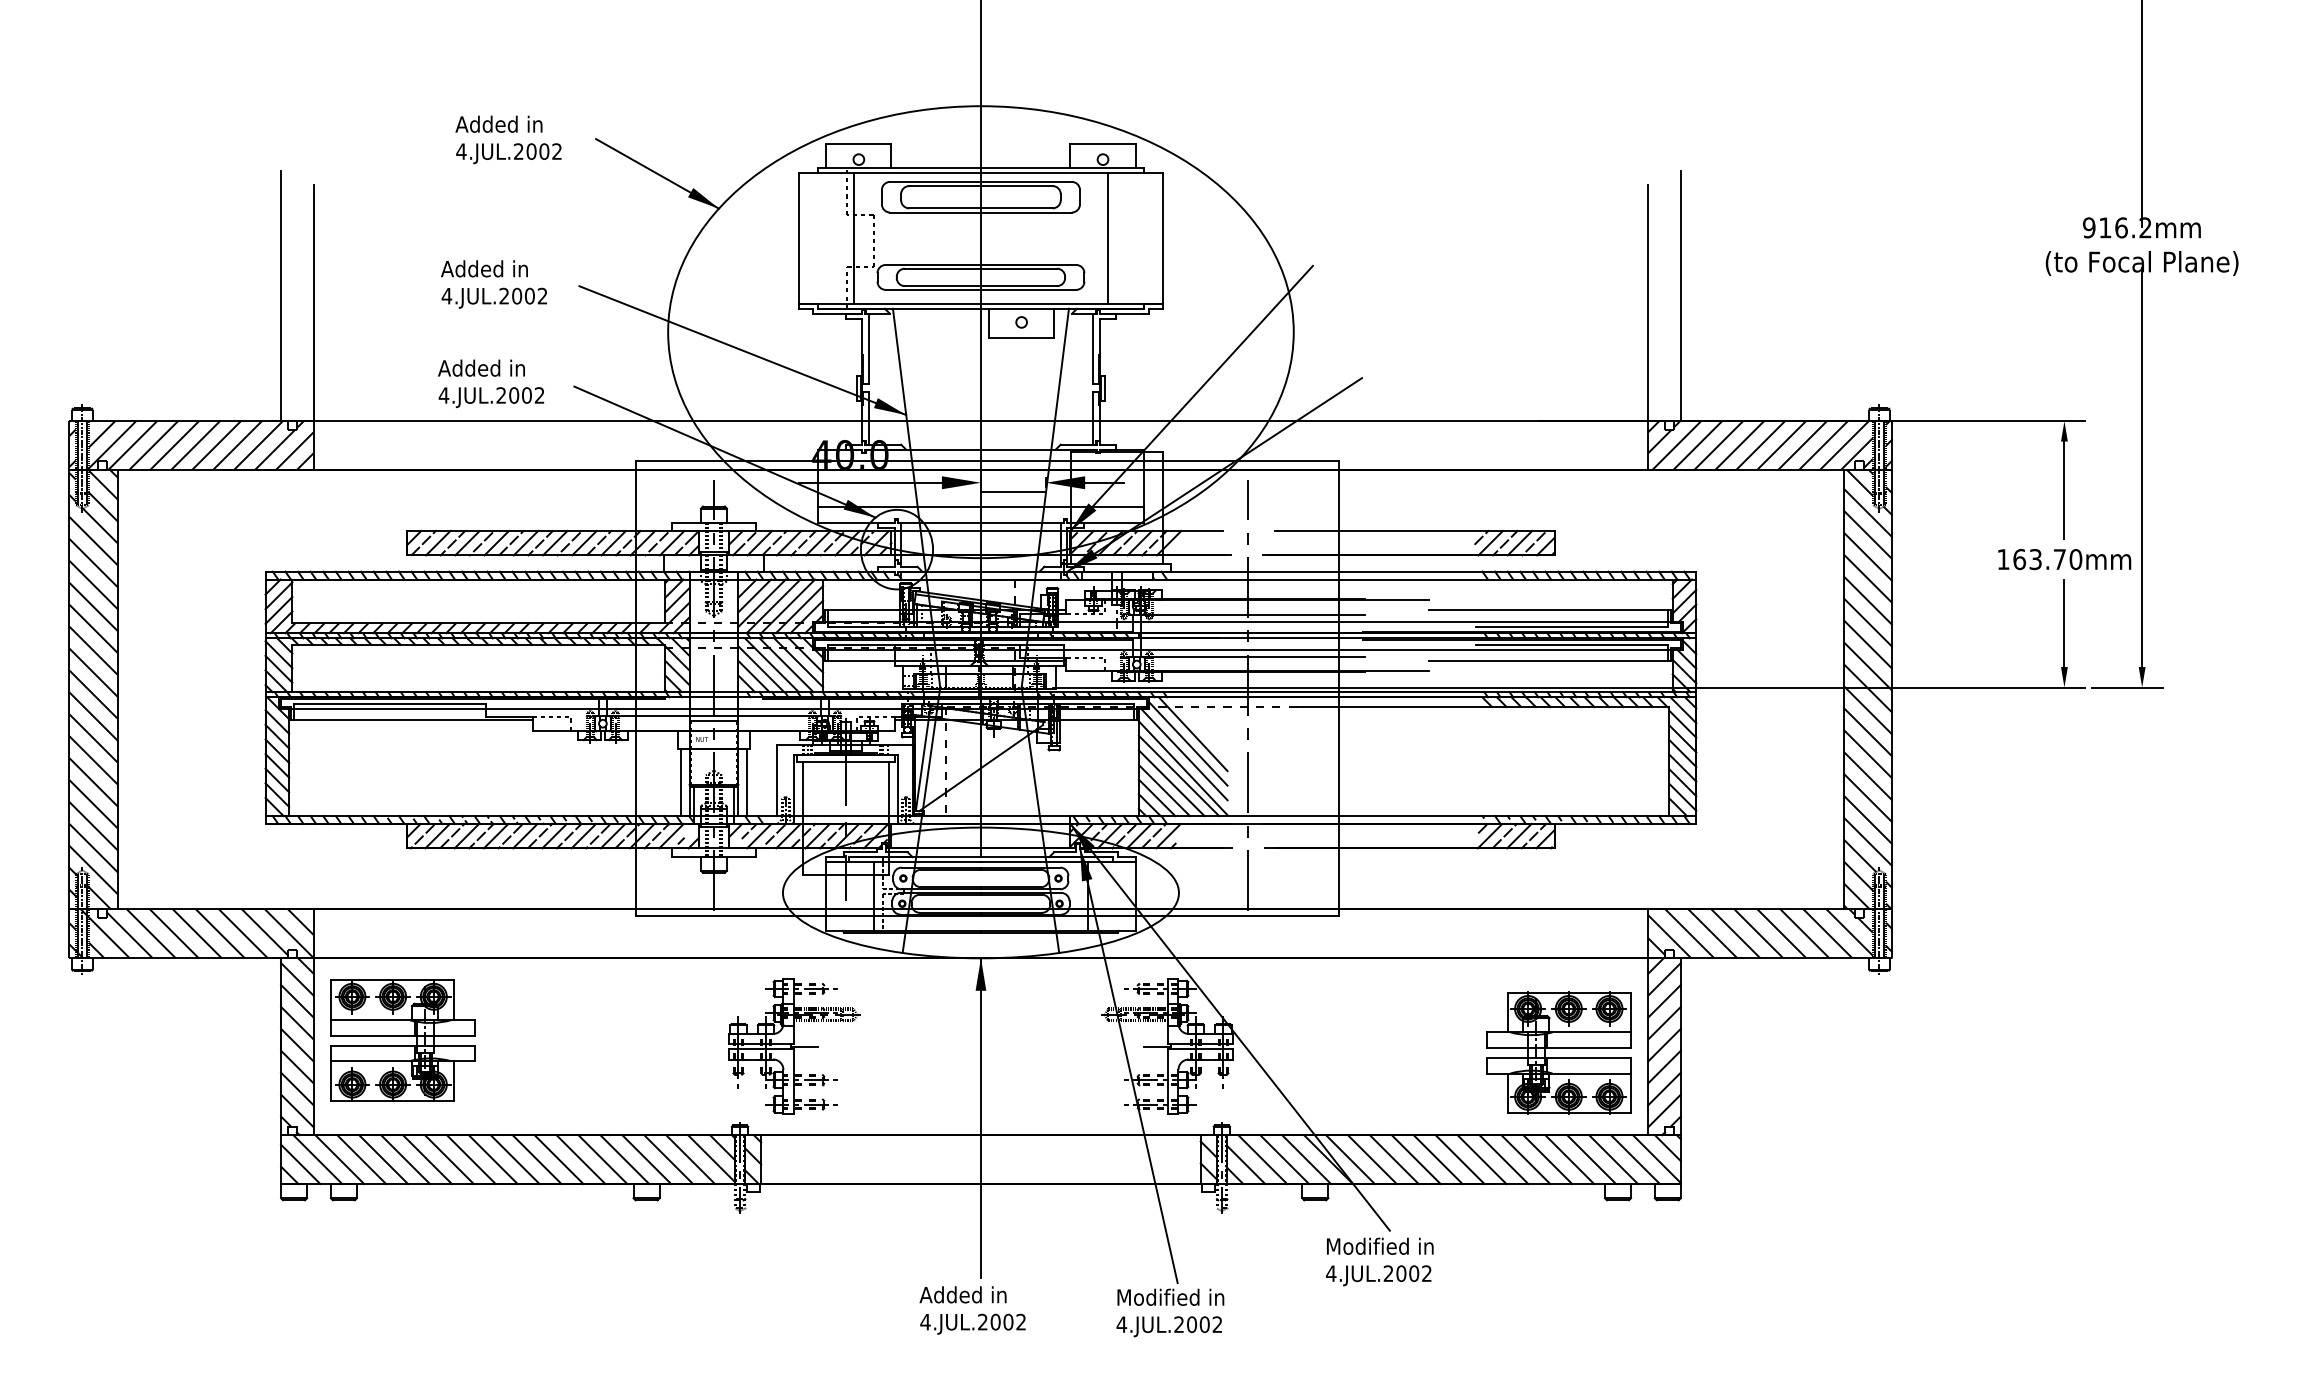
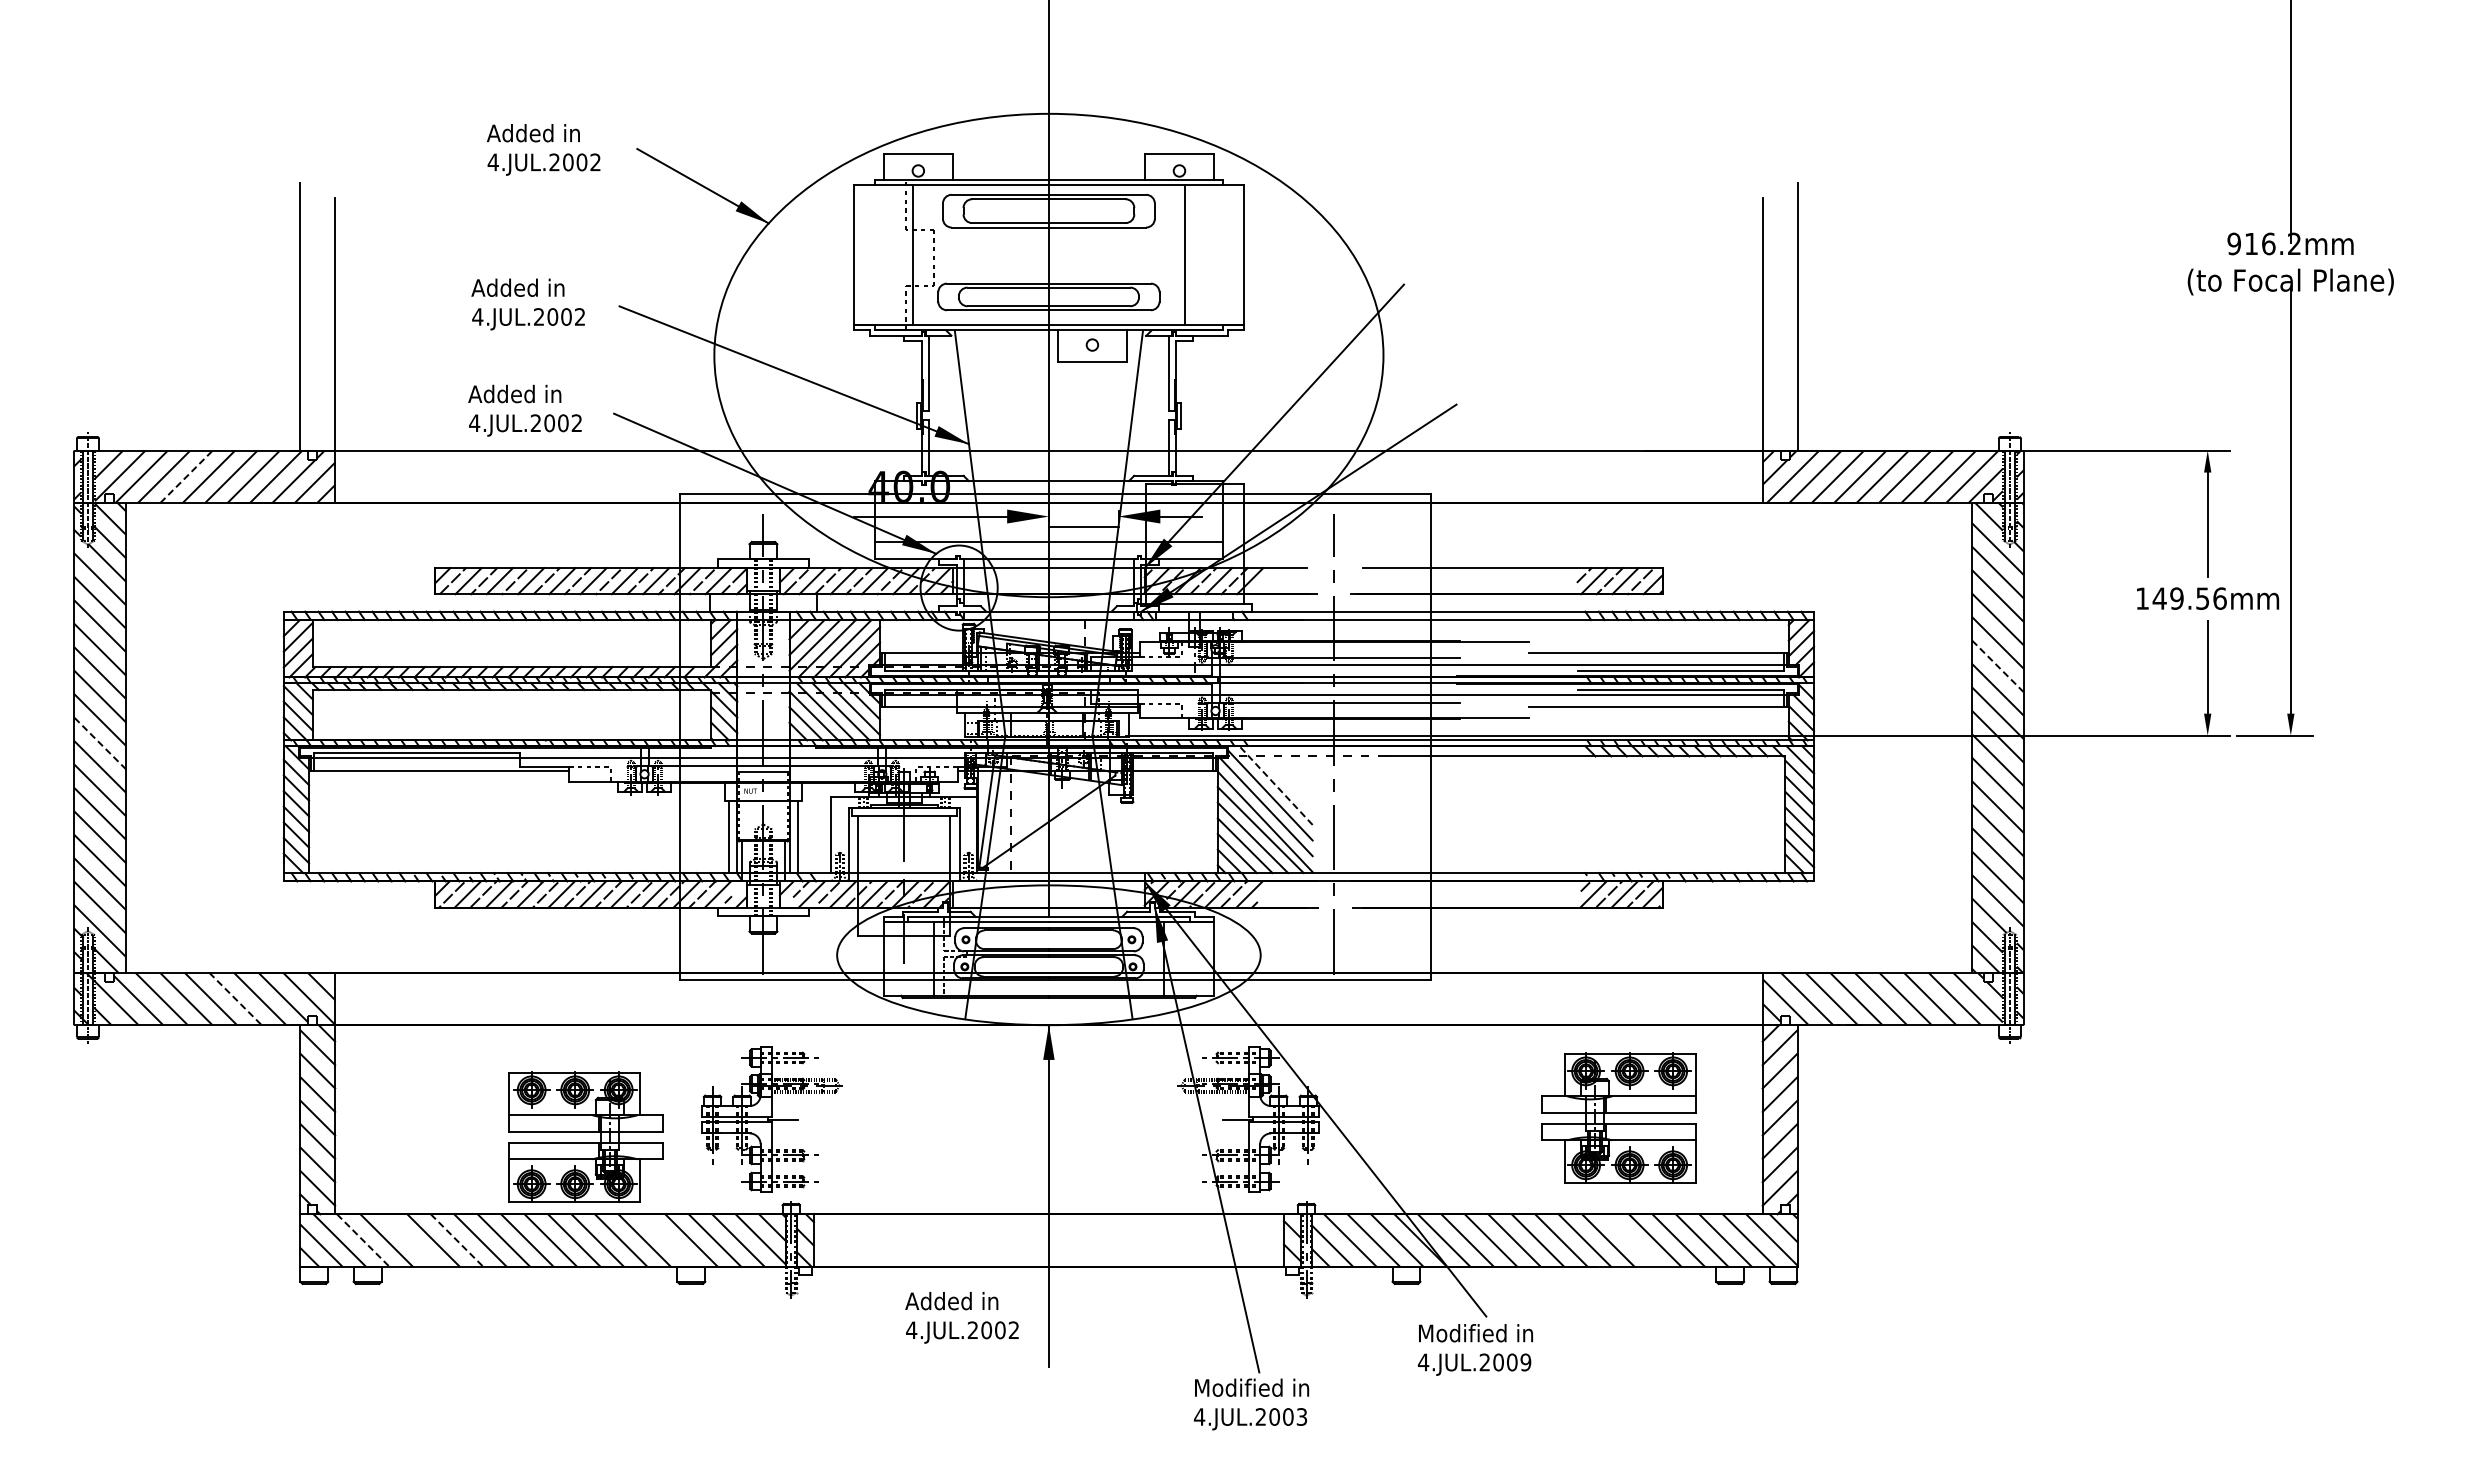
line: (174, 445) -> (186, 476), solid -> dashed
text: (2047, 559) -> (2189, 598), 163.70mm -> 149.56mm
line: (1867, 622) -> (1997, 666), solid -> dashed
line: (94, 694) -> (100, 743), solid -> dashed
line: (1192, 734) -> (1275, 785), solid -> dashed
line: (220, 933) -> (235, 998), solid -> dashed
part: (402, 1039) -> (585, 1136), moved
part: (793, 1046) -> (771, 1119), moved
part: (1558, 1052) -> (1618, 1117), moved
line: (340, 1159) -> (363, 1240), solid -> dashed
line: (384, 1159) -> (410, 1240), removed
line: (427, 1159) -> (457, 1240), solid -> dashed
line: (624, 1159) -> (667, 1240), removed
line: (1525, 1159) -> (1631, 1240), removed
text: (1426, 1273) -> (1525, 1362), 4.JUL.2002 -> 4.JUL.2009
text: (972, 1310) -> (961, 1317), moved
text: (1217, 1324) -> (1301, 1416), 4.JUL.2002 -> 4.JUL.2003

